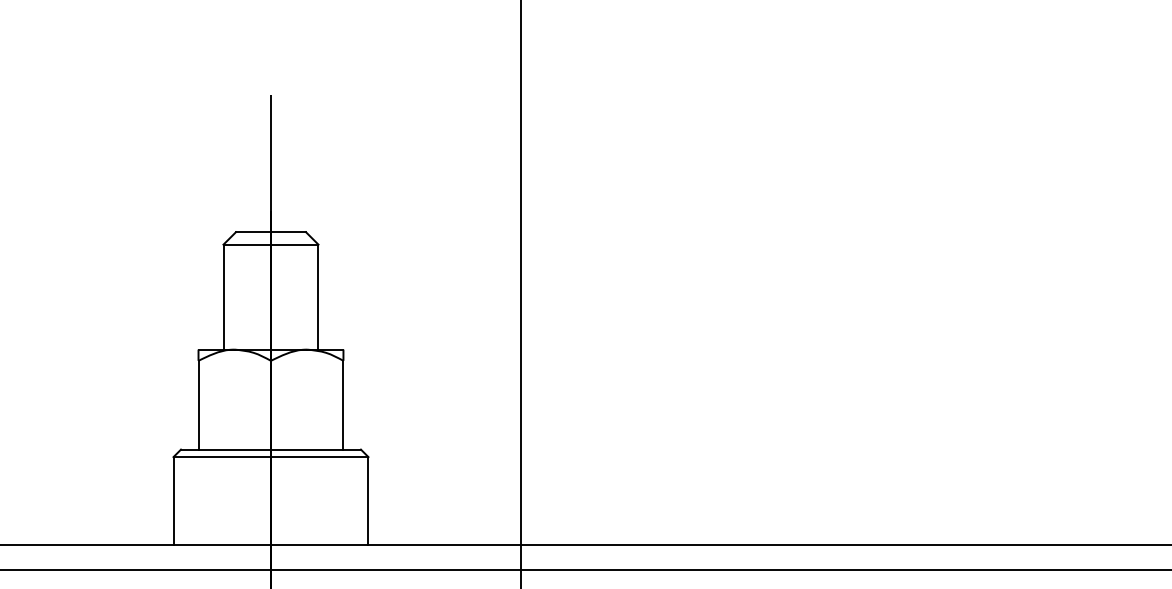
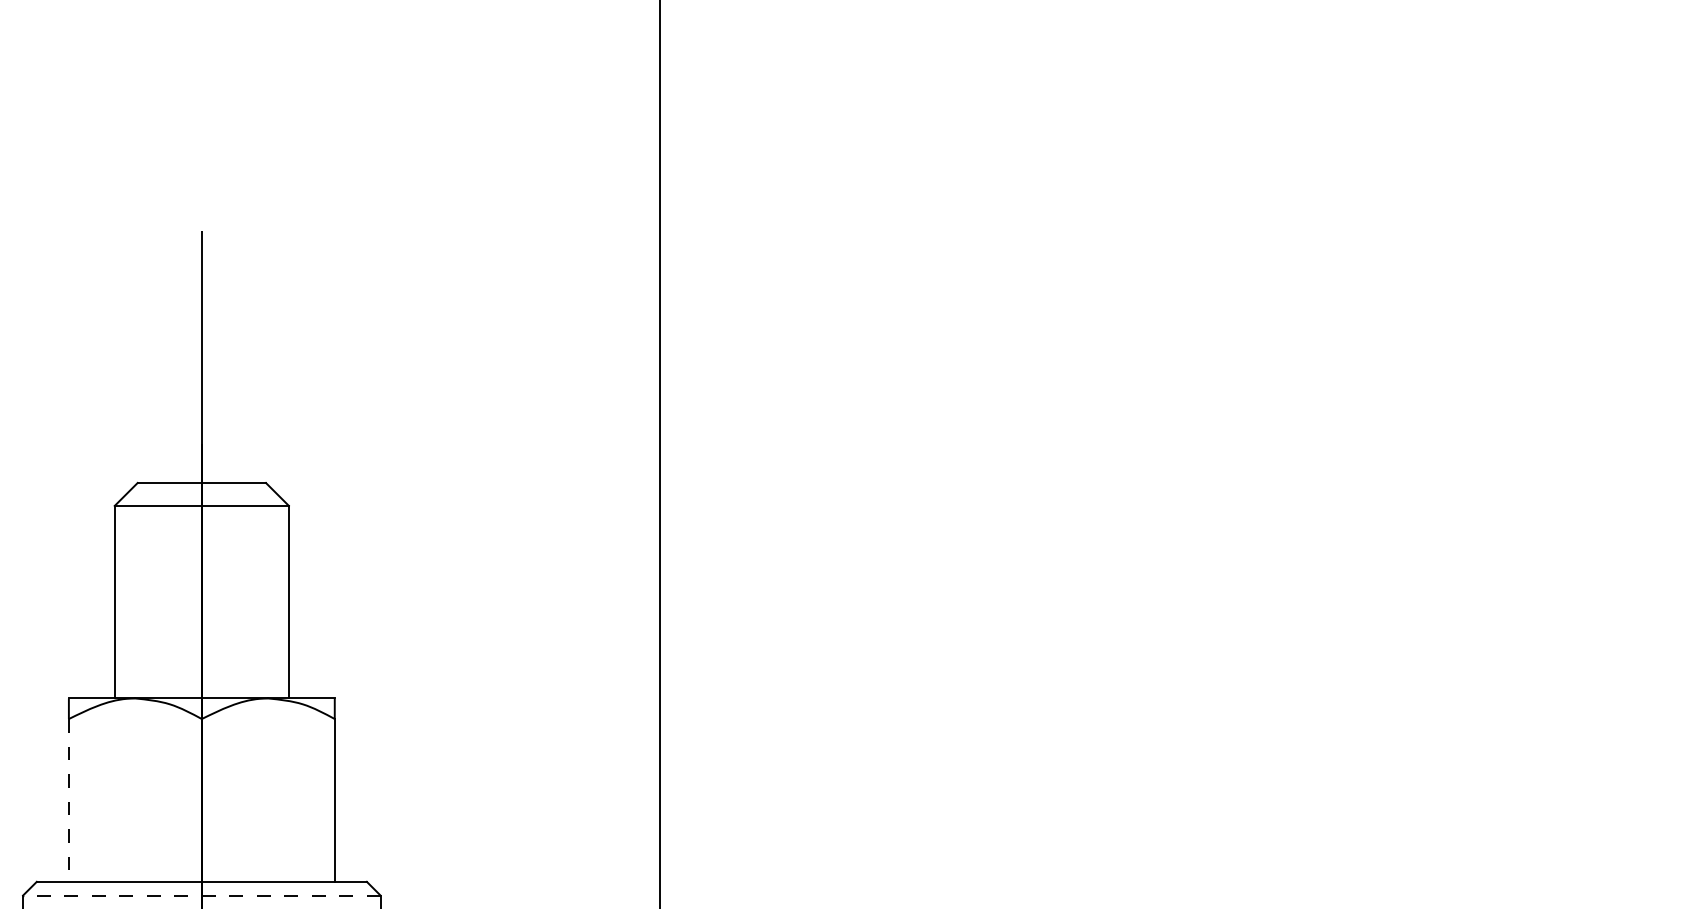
line: (198, 405) -> (68, 800), solid -> dashed
line: (270, 457) -> (200, 896), solid -> dashed

